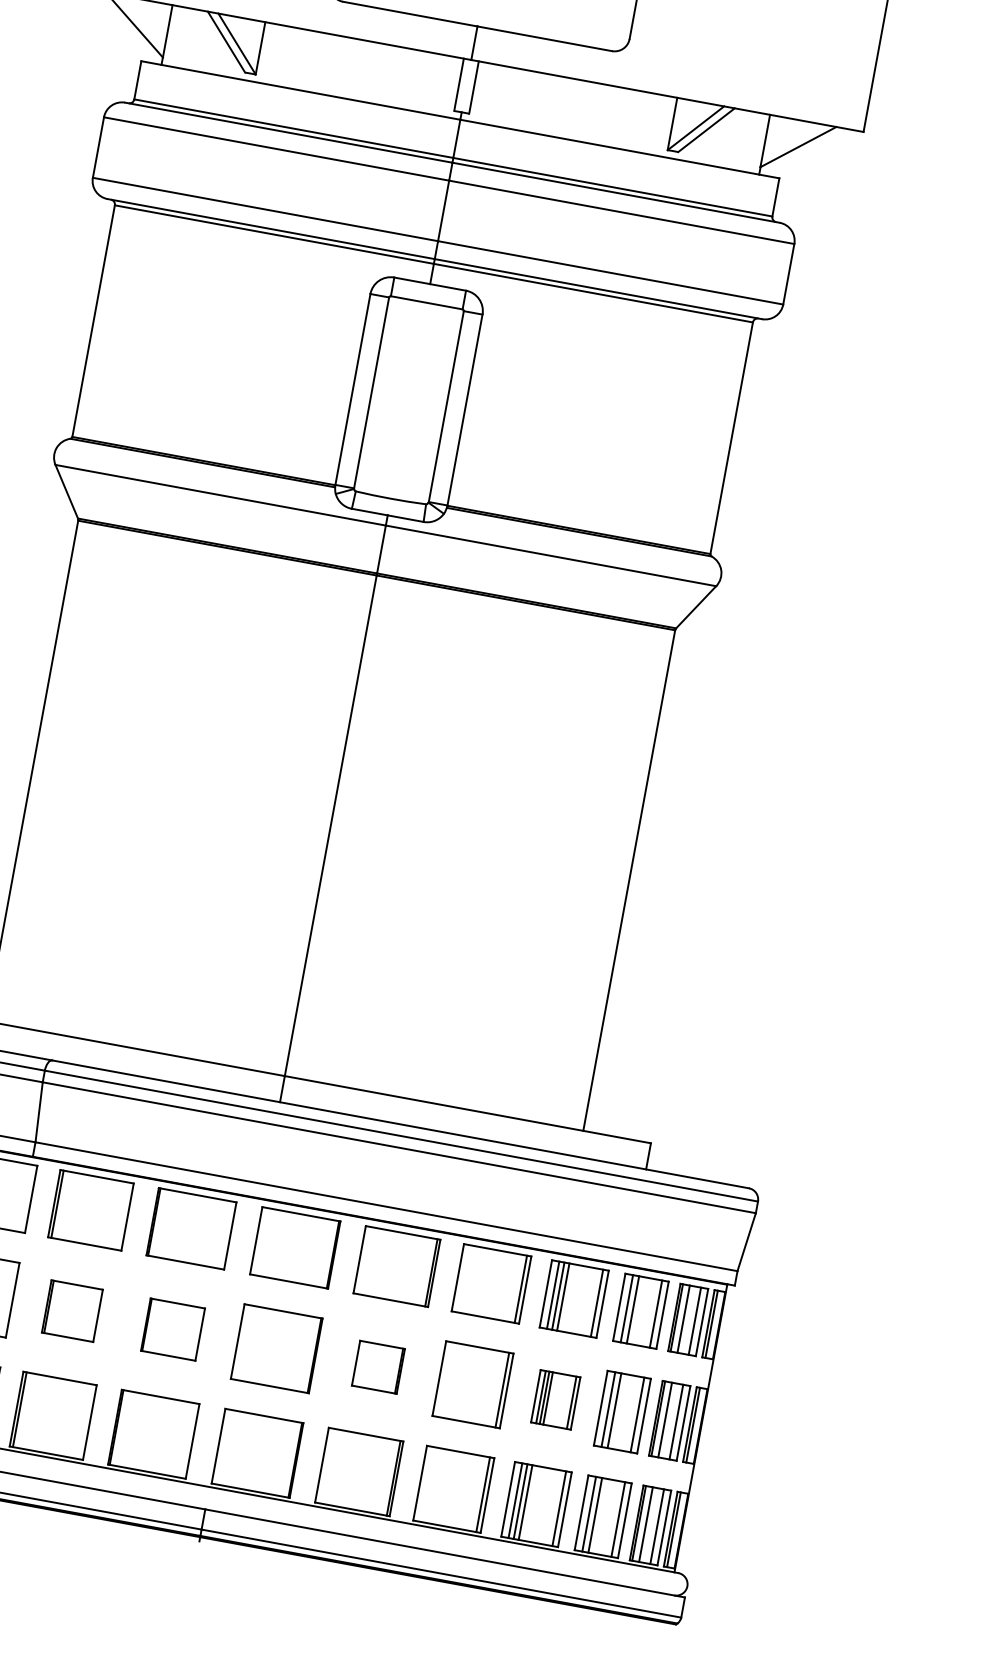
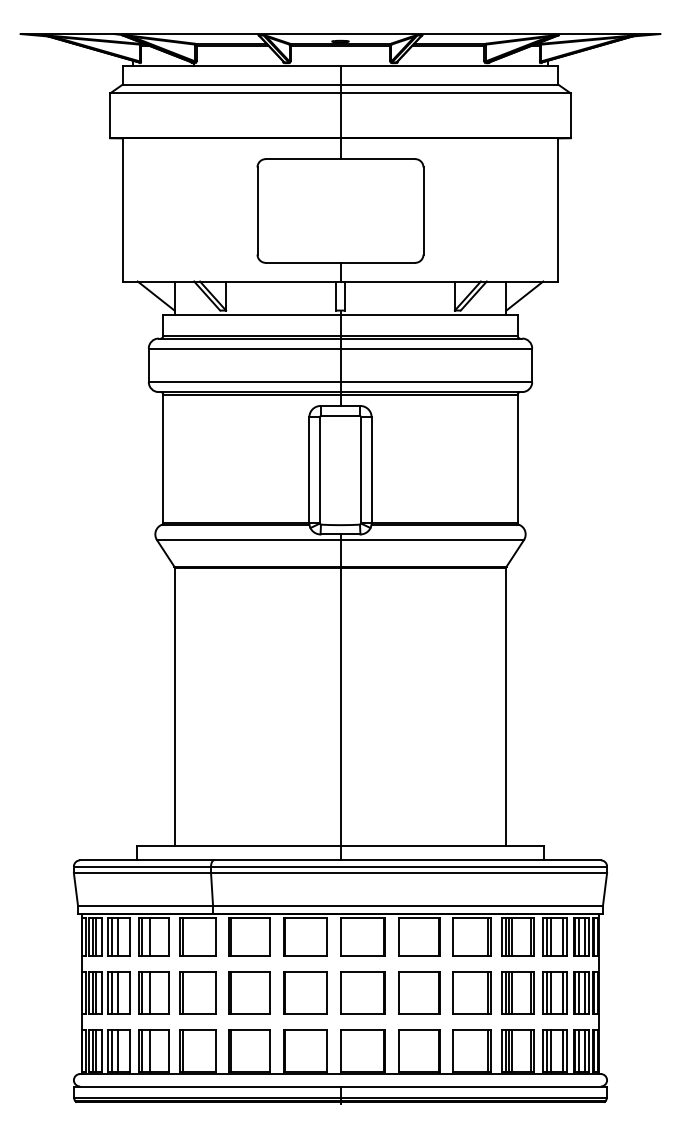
part: (72, 1310) -> (249, 992), size x1.43
part: (173, 1328) -> (305, 992), size x1.43
part: (378, 1366) -> (419, 992), size x1.67
part: (555, 1398) -> (517, 992), size x1.43

